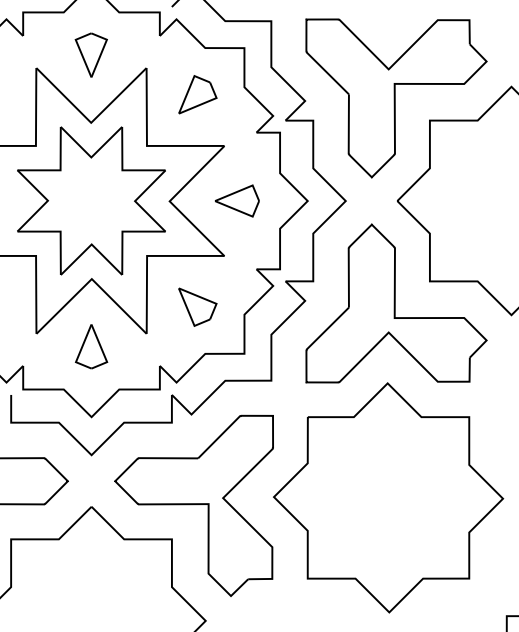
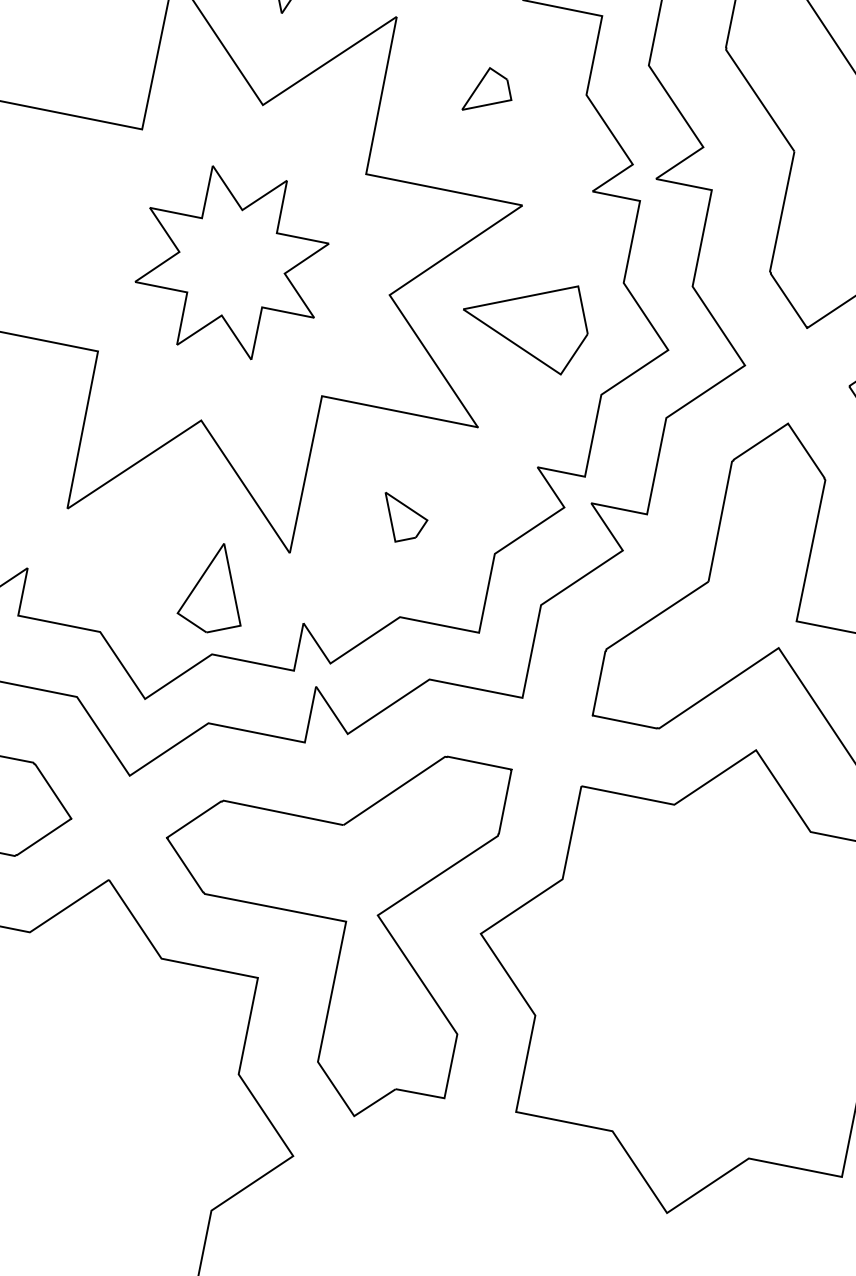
part: (197, 94) -> (488, 90), size x0.6
part: (91, 200) -> (232, 261), size x0.6
part: (237, 200) -> (526, 320), size x1.4
part: (197, 306) -> (403, 518), size x0.6
part: (91, 346) -> (215, 587), moved

